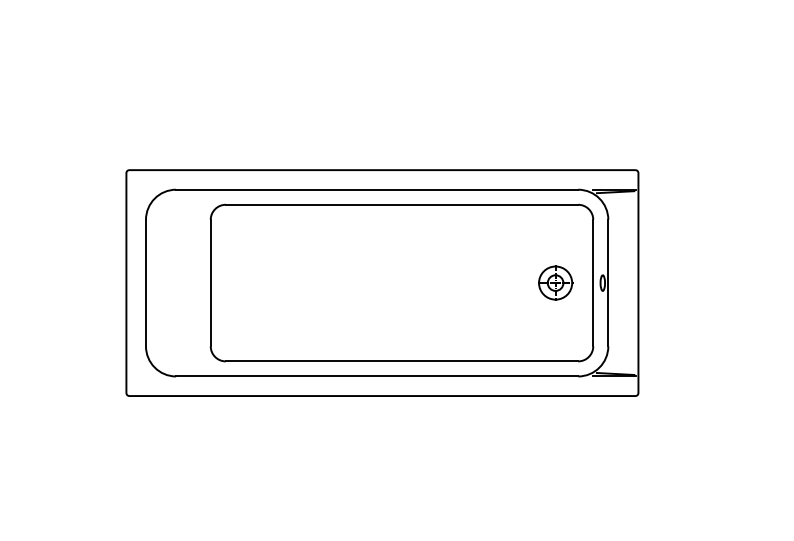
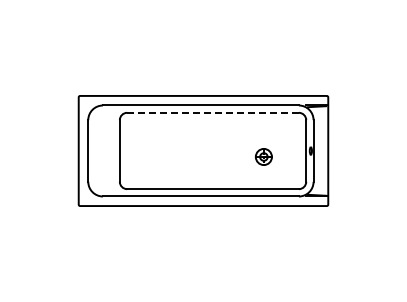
line: (402, 204) -> (213, 112), solid -> dashed
part: (554, 282) -> (263, 156), moved

